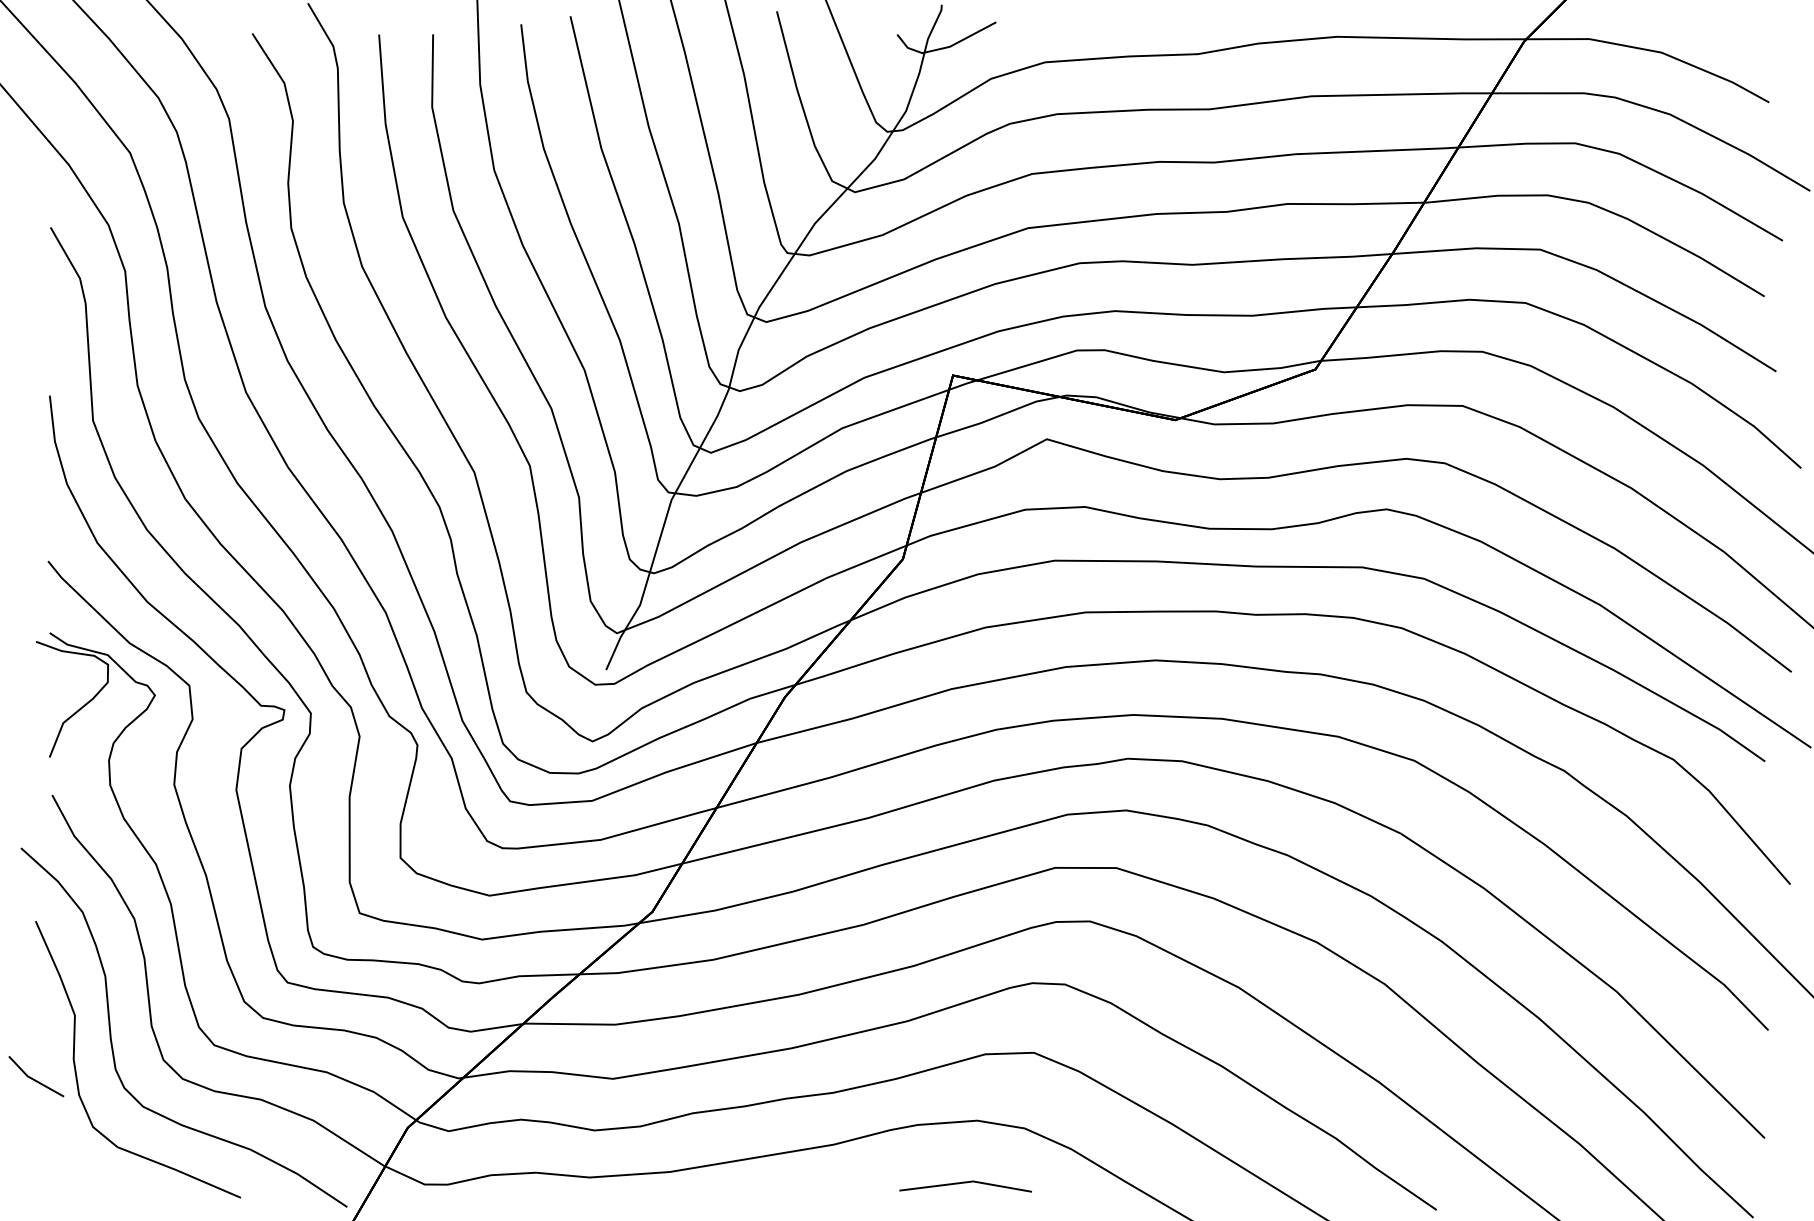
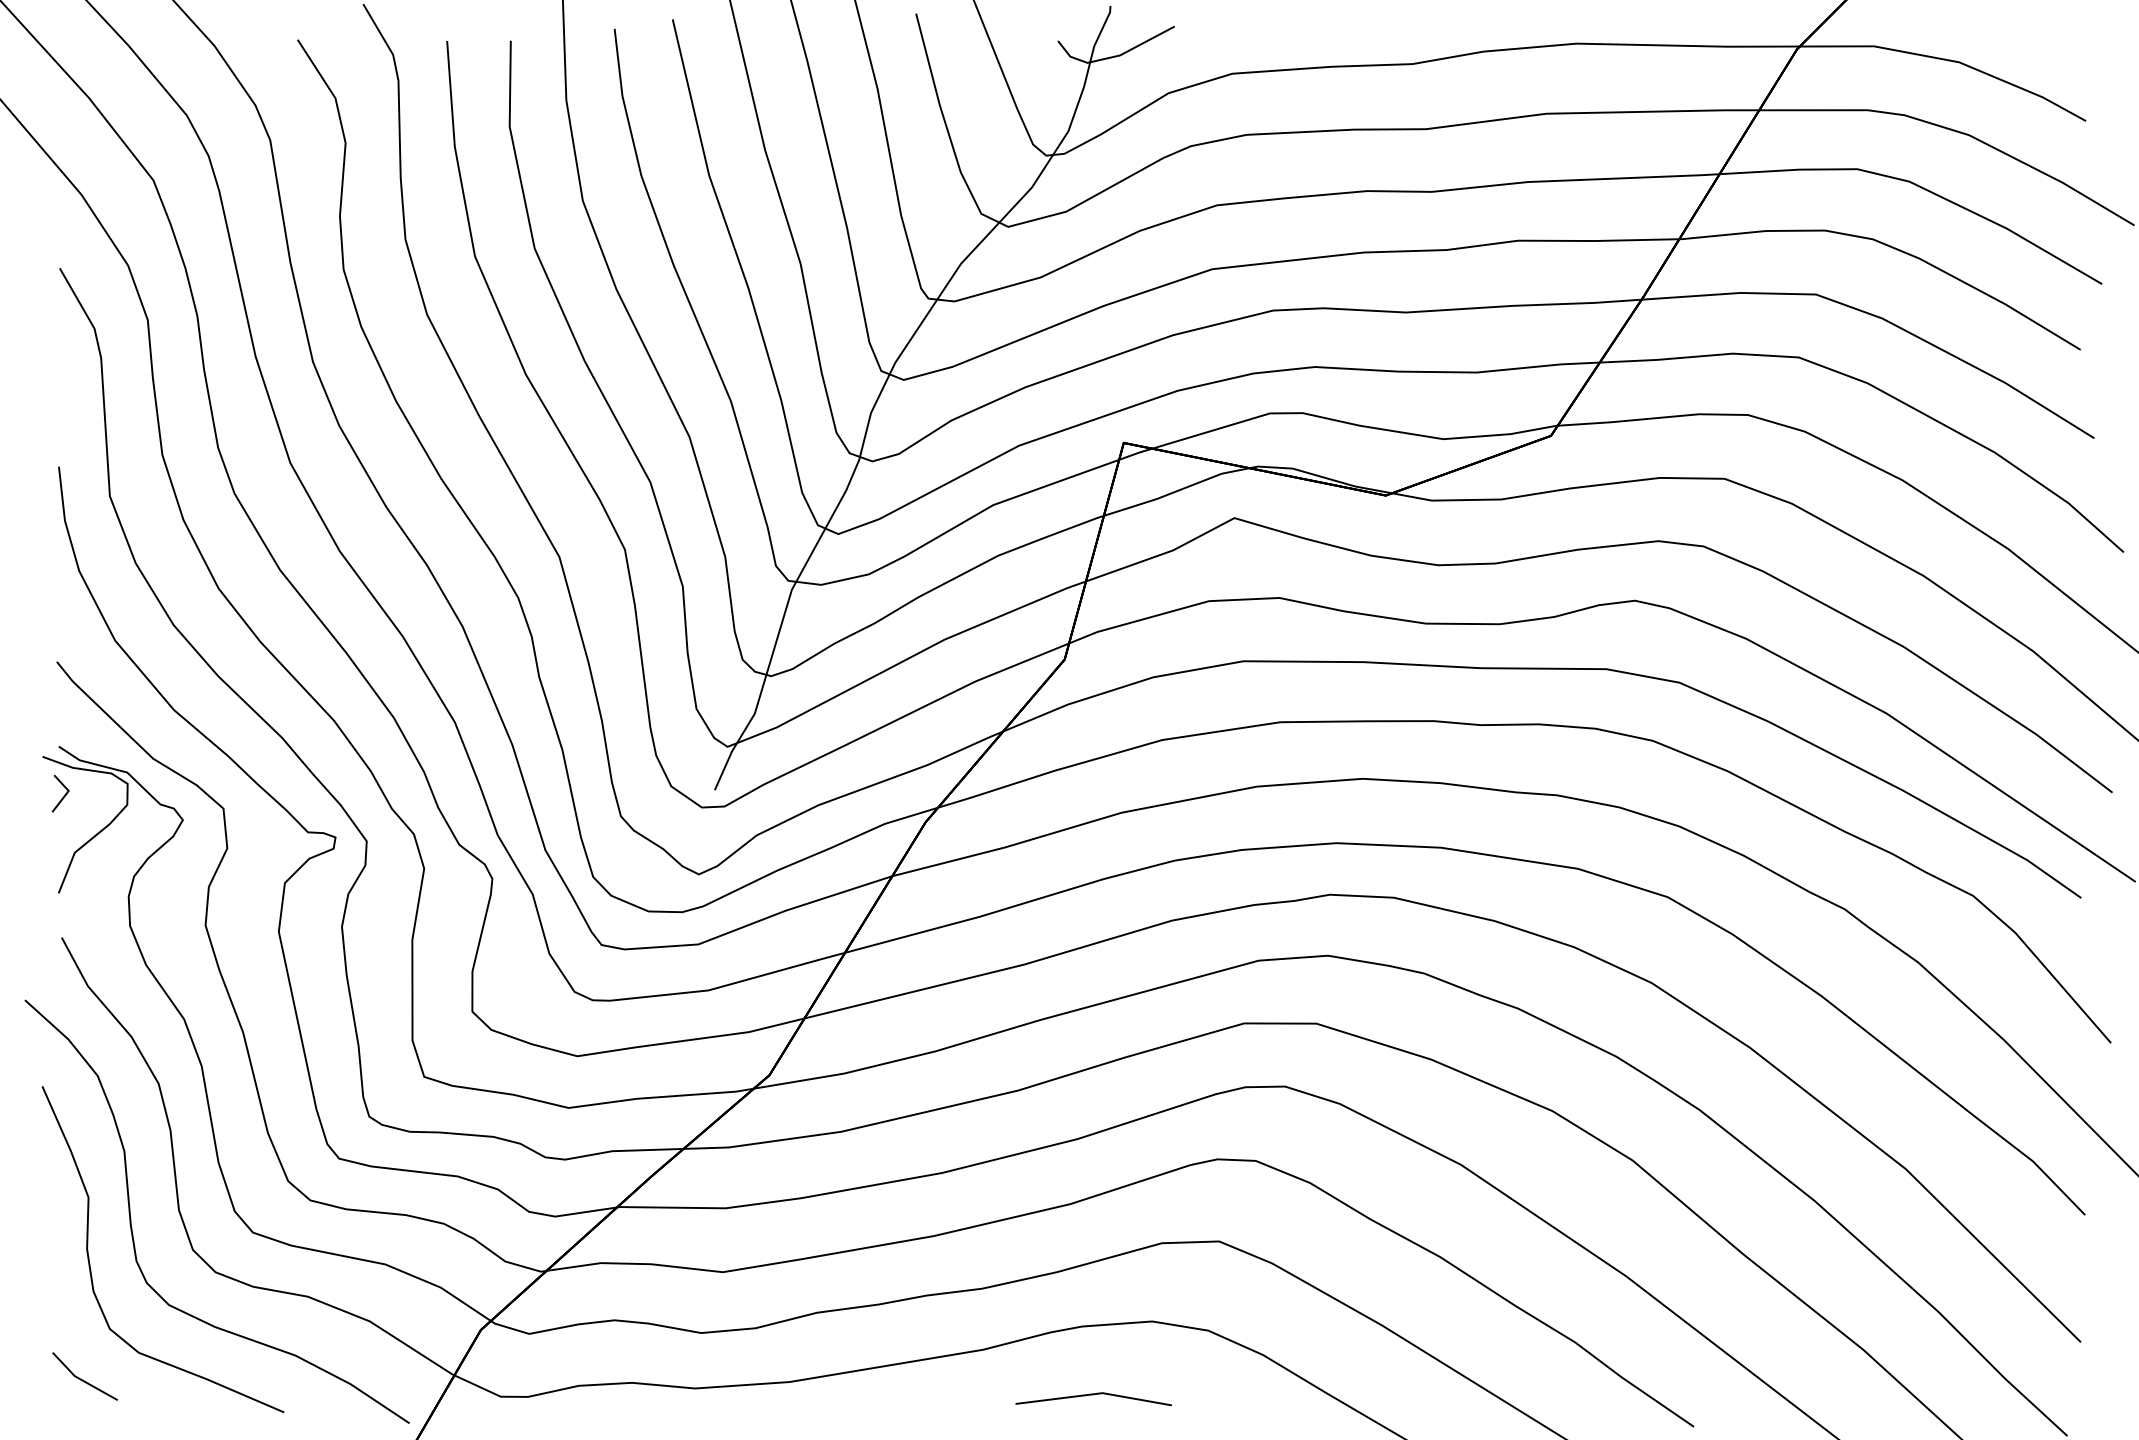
line: (54, 673) -> (64, 794), added
line: (33, 1078) -> (81, 1378), moved
line: (965, 1183) -> (1093, 1395), moved

